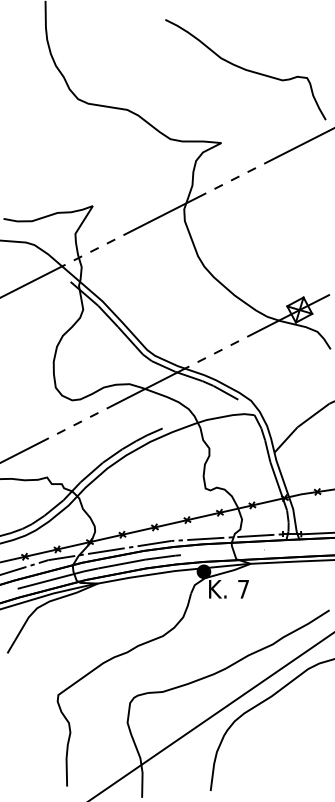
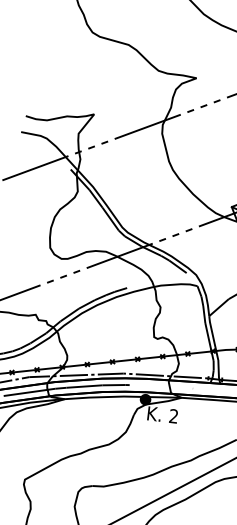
text: (243, 588) -> (173, 415), 7 -> 2

